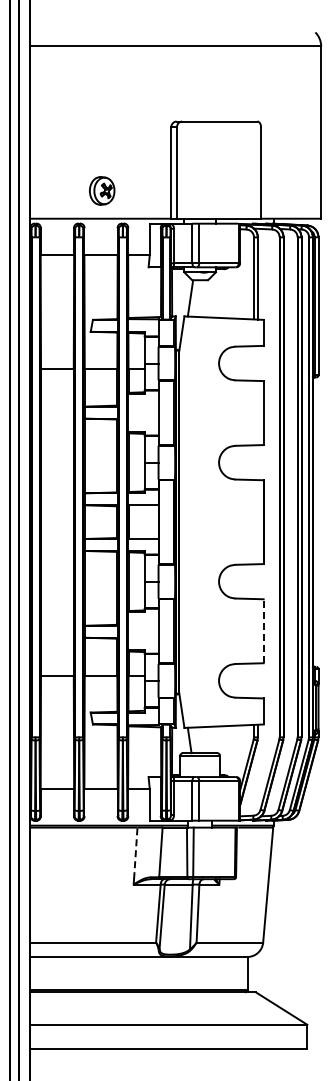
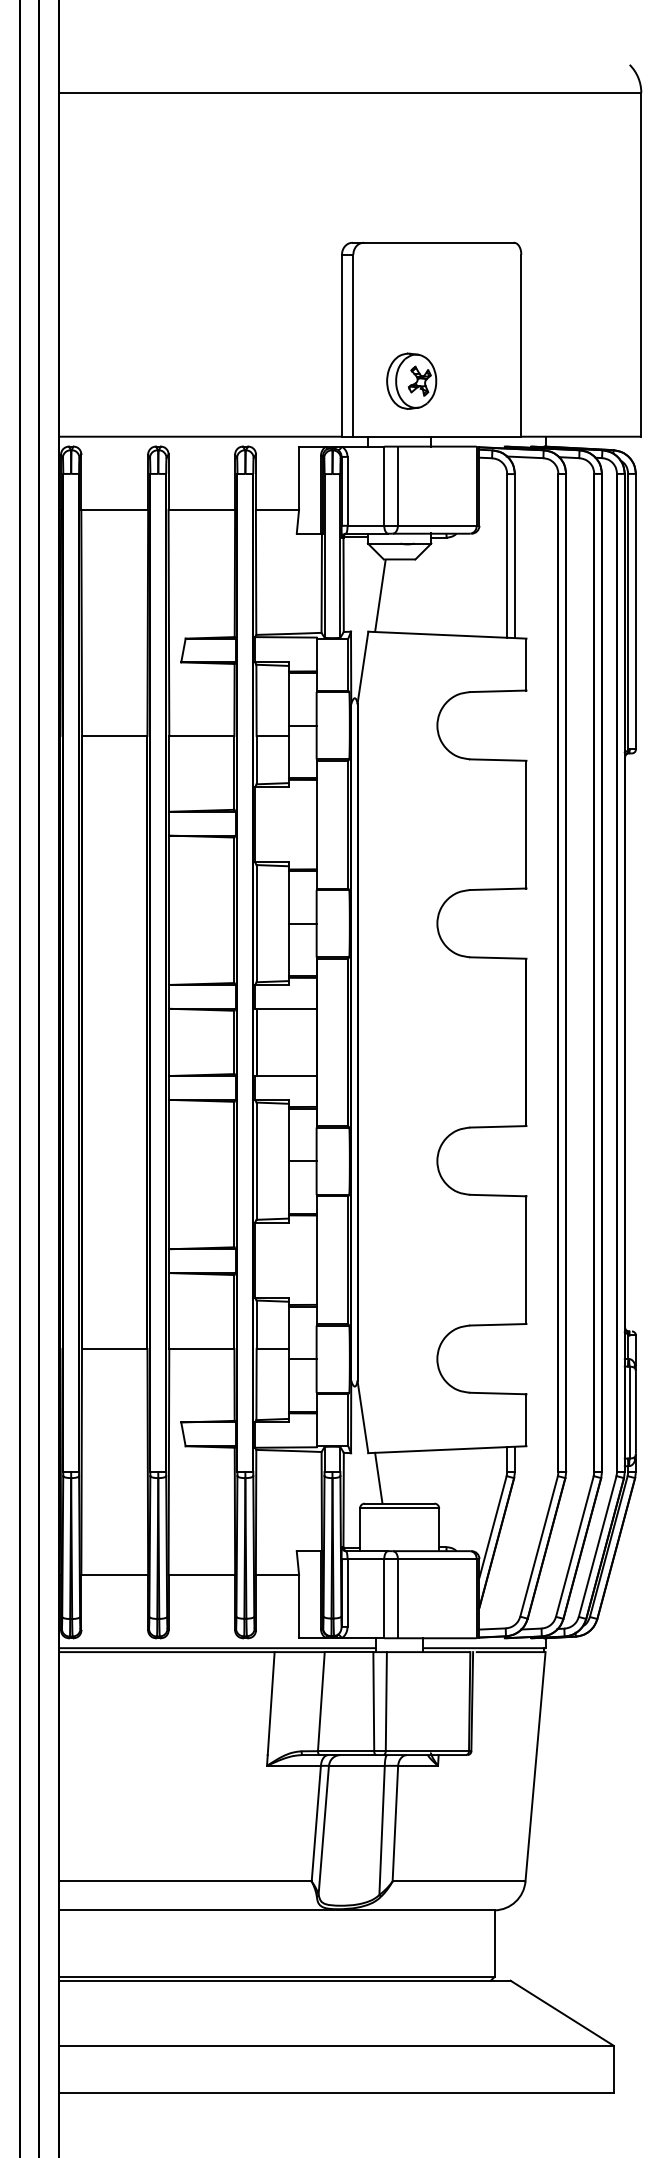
part: (102, 190) -> (412, 380), moved
line: (263, 631) -> (526, 1260), dashed -> solid
line: (135, 853) -> (270, 1703), dashed -> solid

